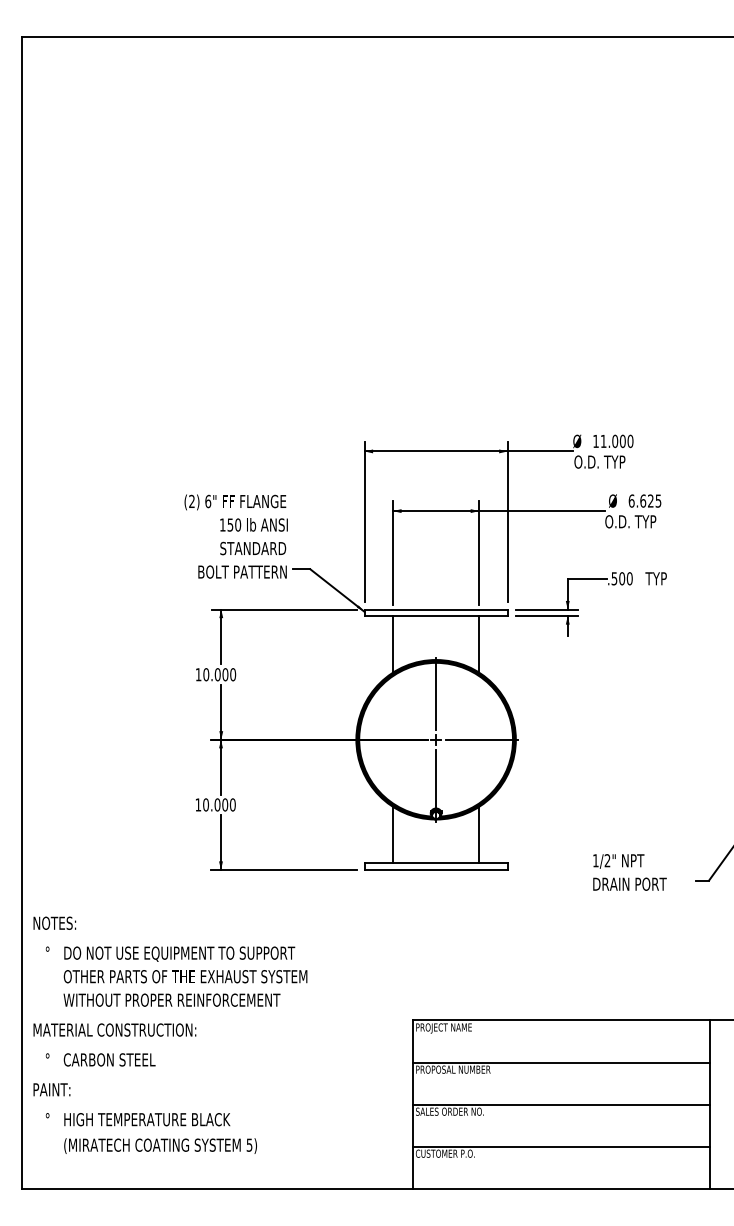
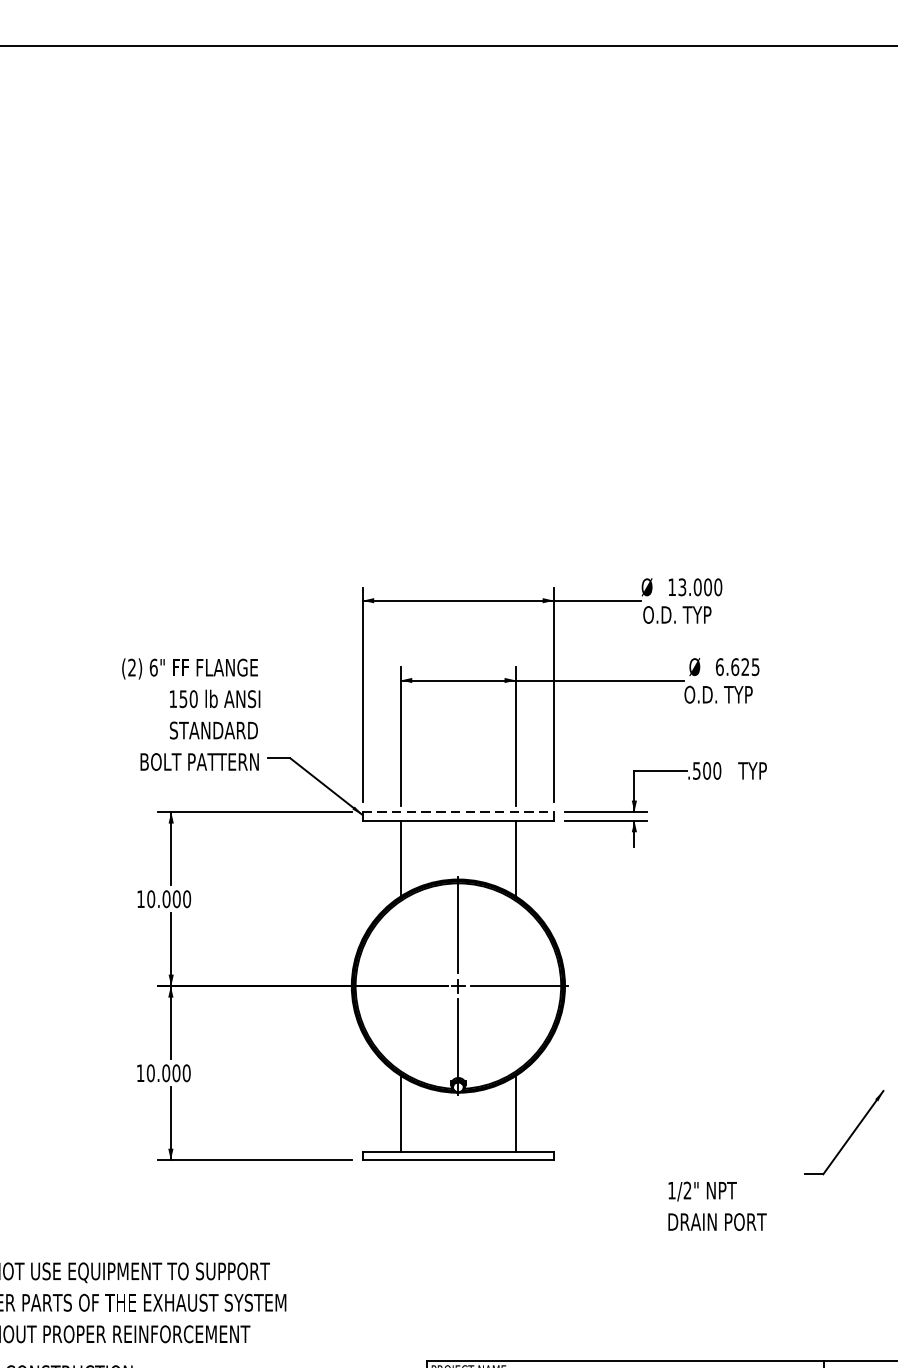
text: (603, 441) -> (682, 587), 11.000 -> 13.000
line: (436, 609) -> (458, 812), solid -> dashed
text: (629, 872) -> (716, 1206), moved

